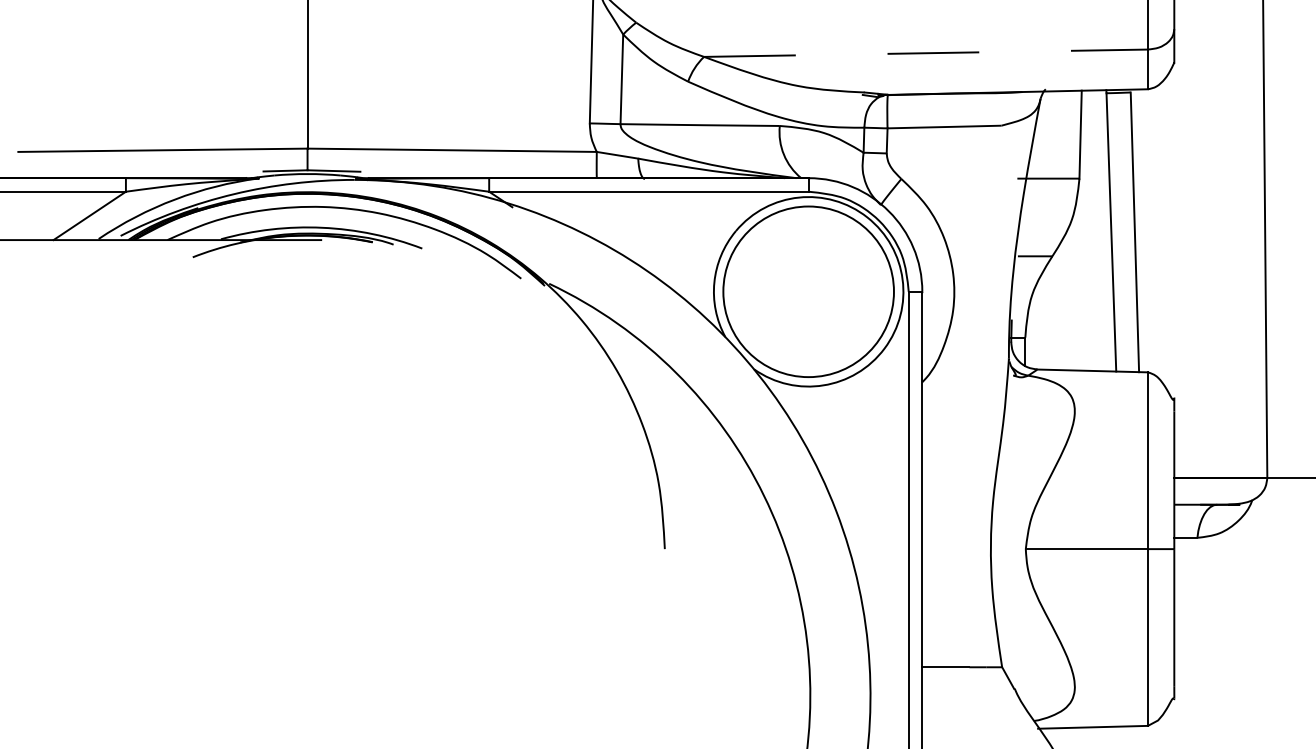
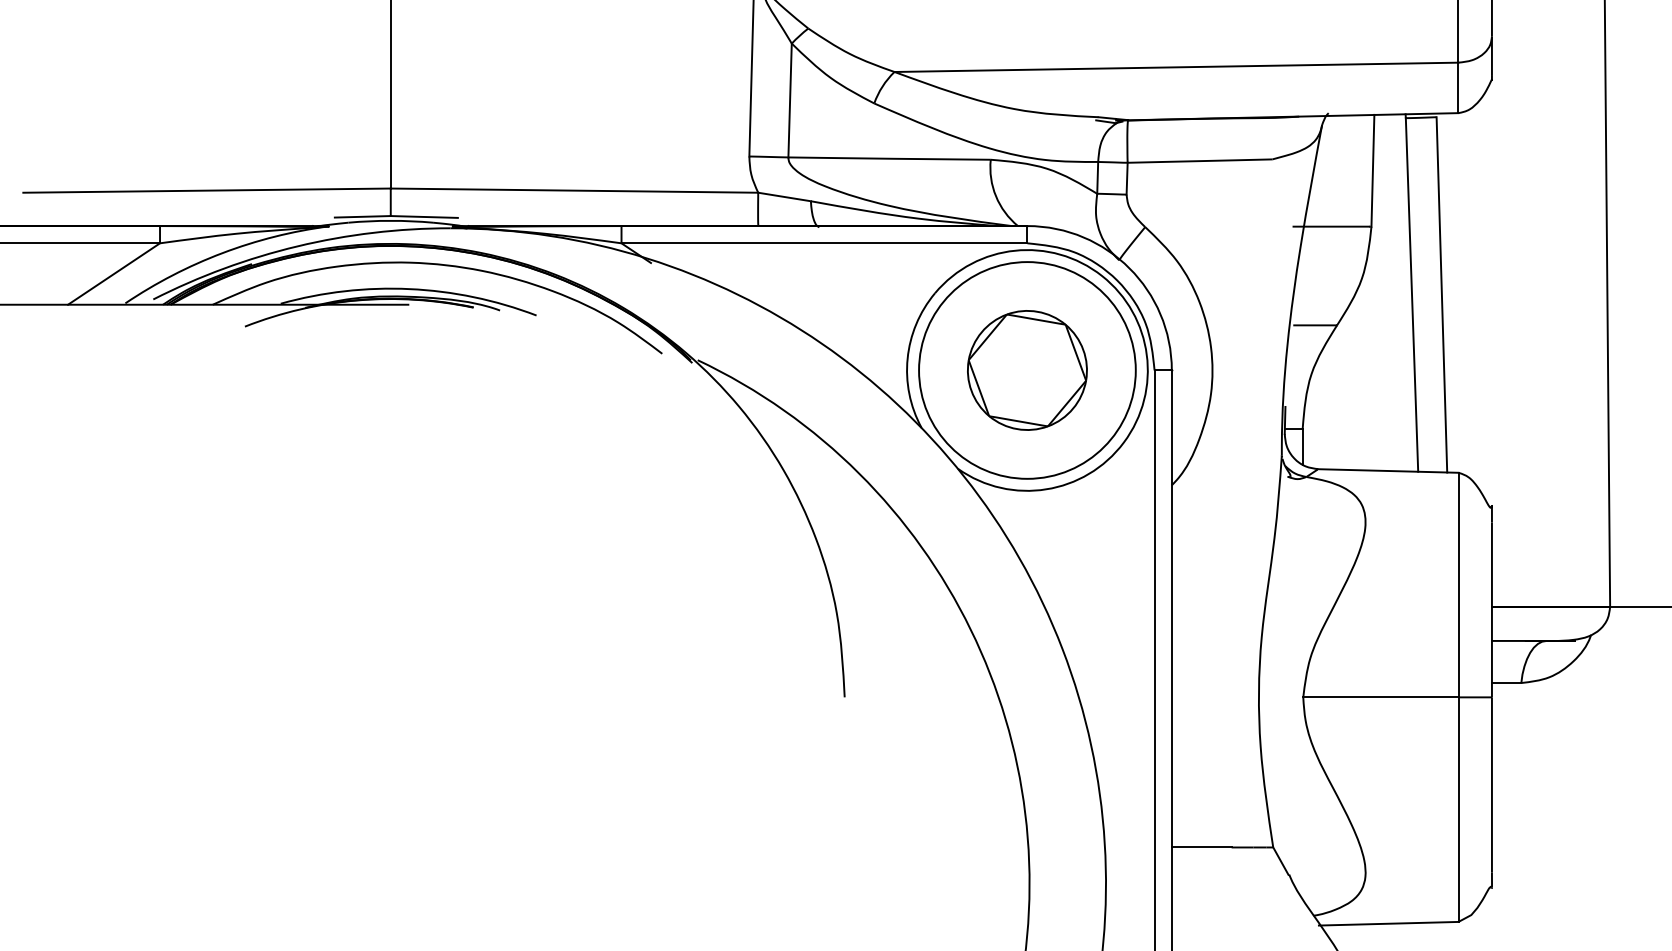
line: (926, 53) -> (1176, 67), dashed -> solid
part: (808, 291) -> (1027, 370), added

